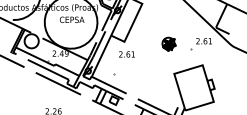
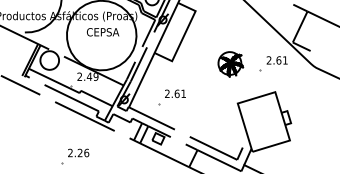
part: (168, 44) -> (230, 64), size x1.43
text: (127, 54) -> (175, 93), moved

